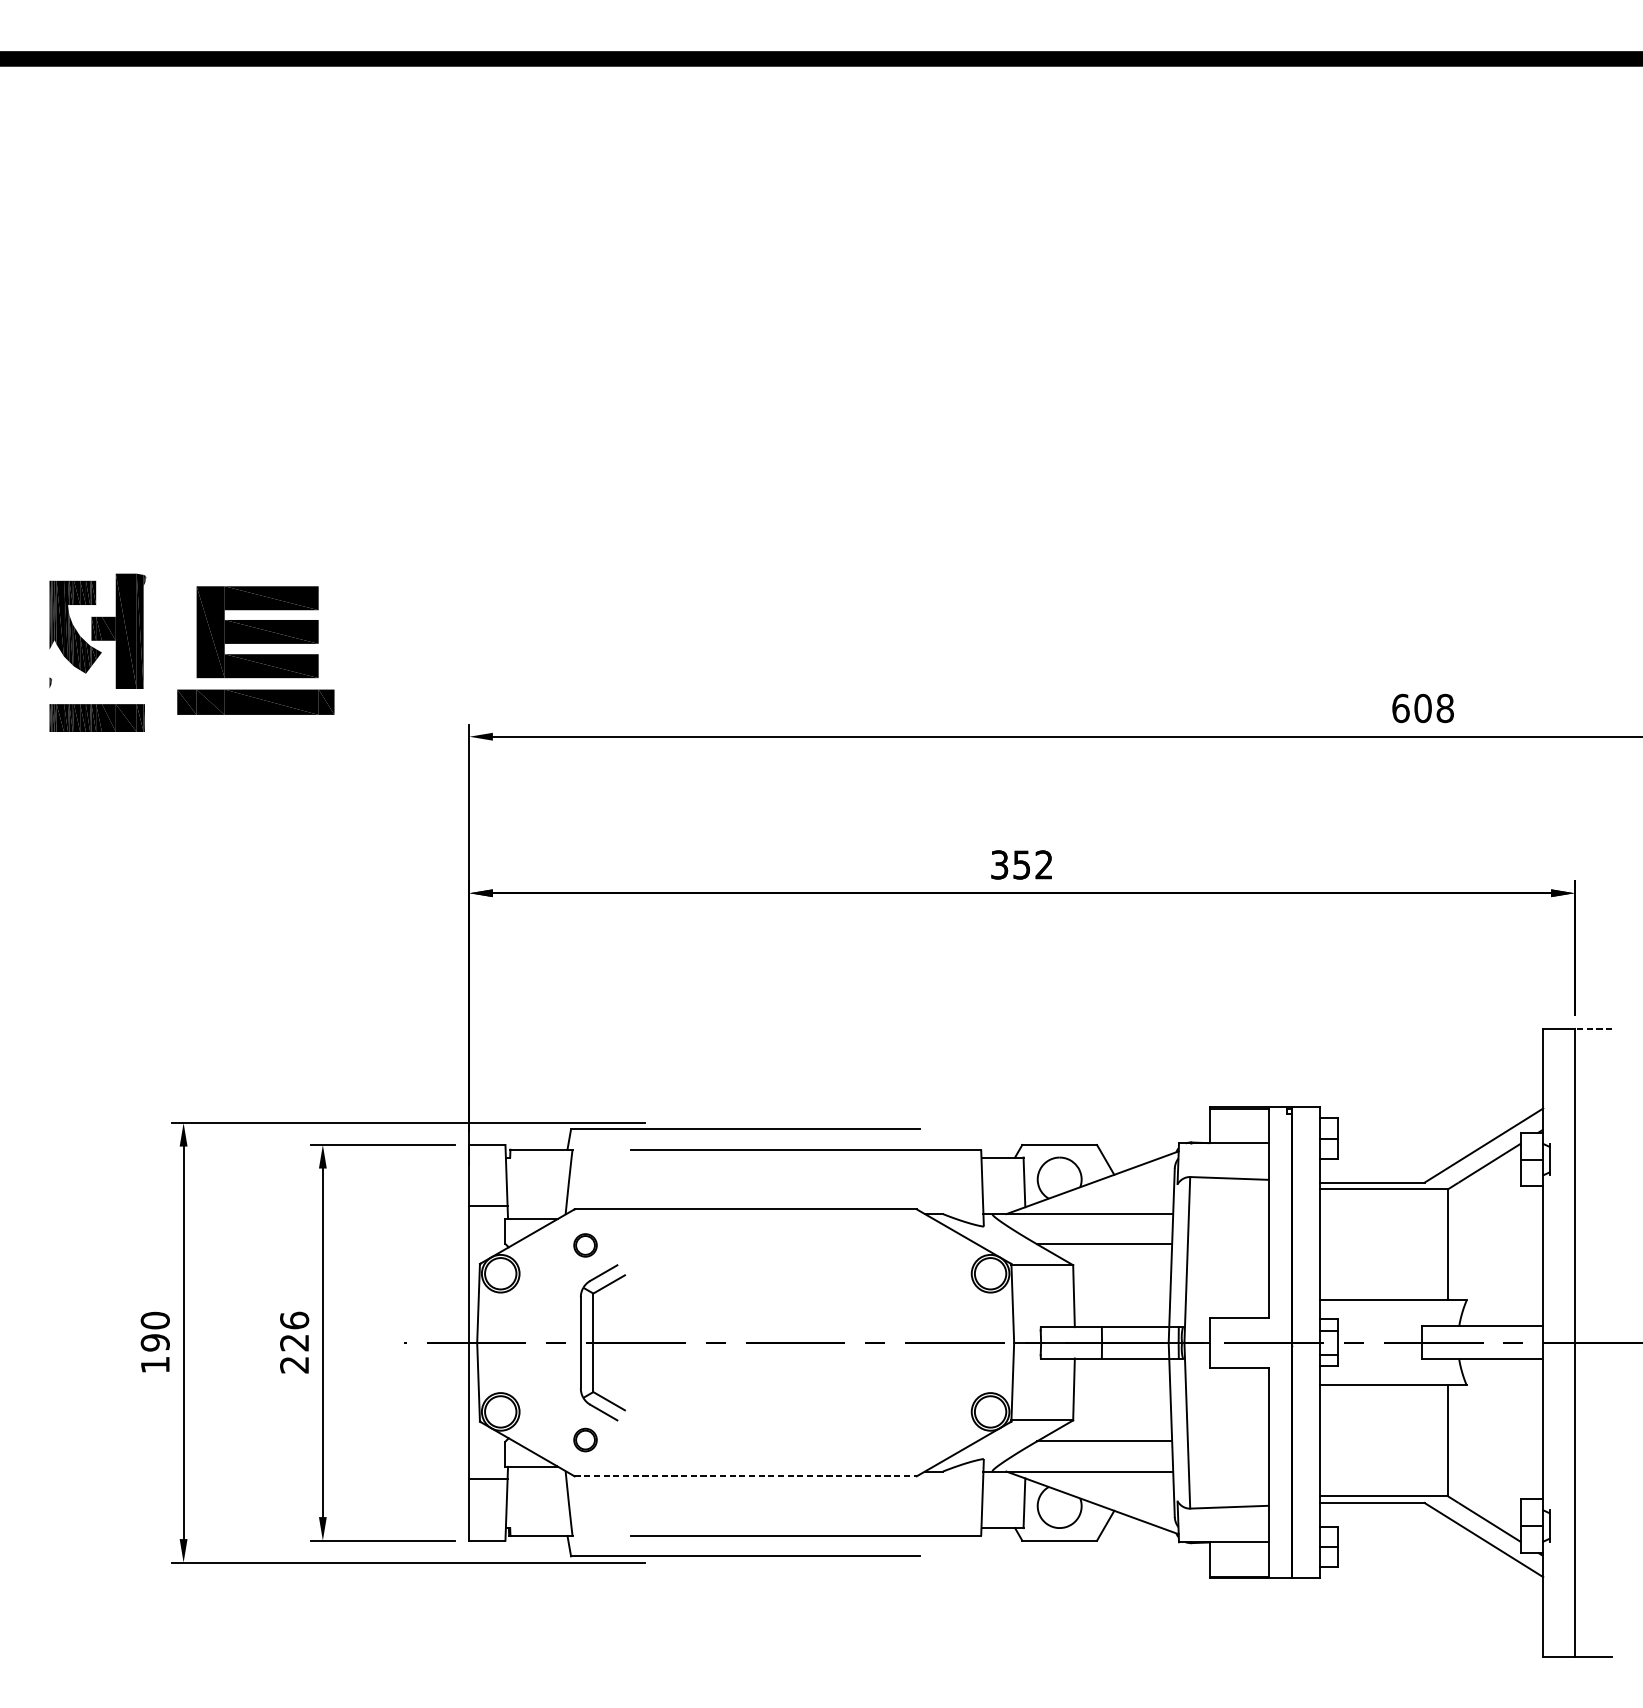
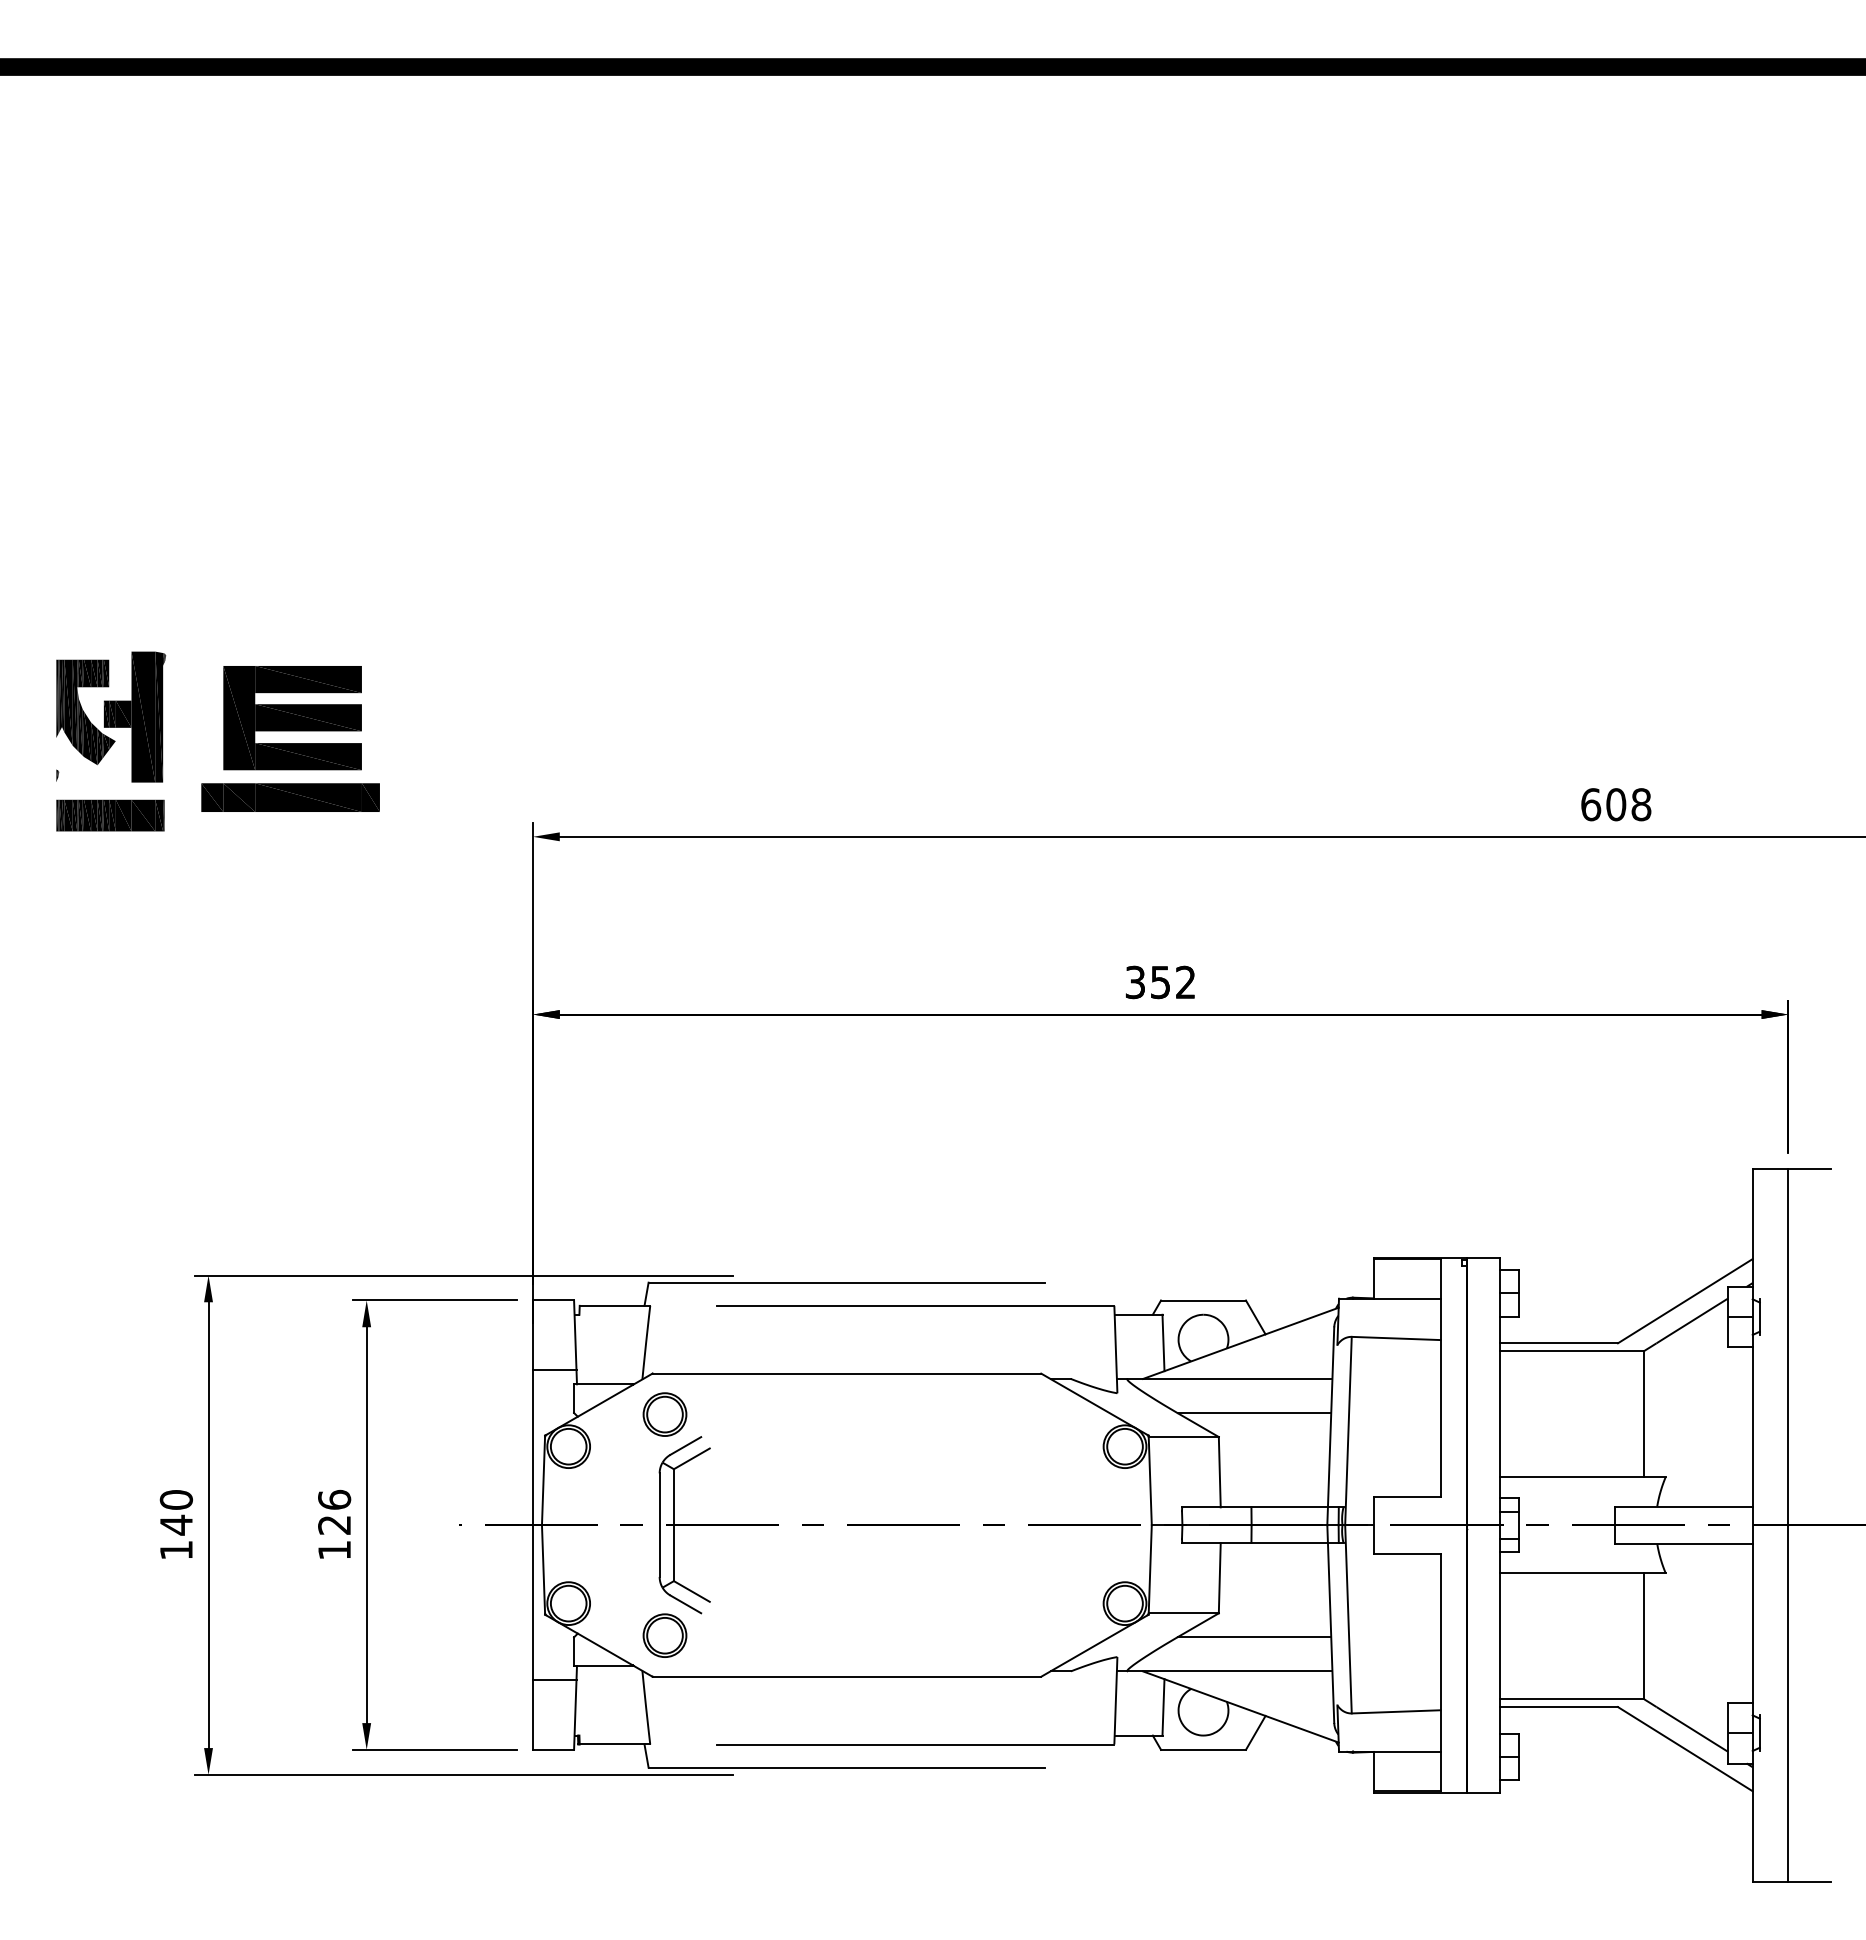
line: (1593, 1028) -> (1809, 1168), dashed -> solid
part: (585, 1245) -> (664, 1414), size x1.67
text: (155, 1342) -> (176, 1524), 190 -> 140
text: (294, 1365) -> (334, 1550), 226 -> 126
part: (585, 1439) -> (664, 1635), size x1.67
line: (746, 1476) -> (847, 1676), dashed -> solid

